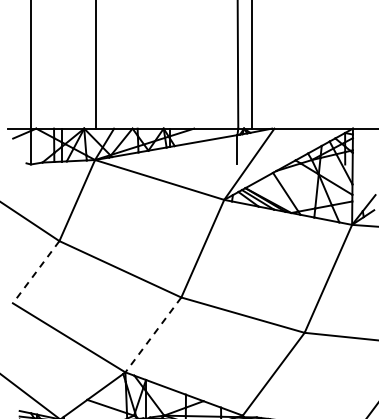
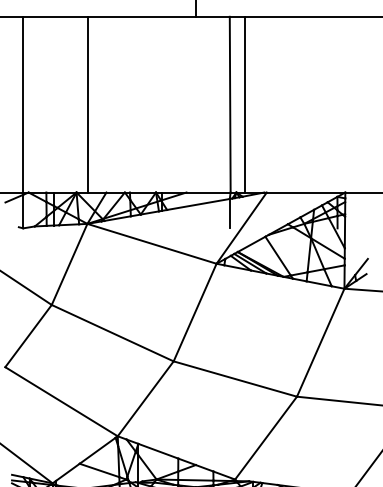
line: (36, 272) -> (28, 336), dashed -> solid
line: (153, 334) -> (145, 398), dashed -> solid

